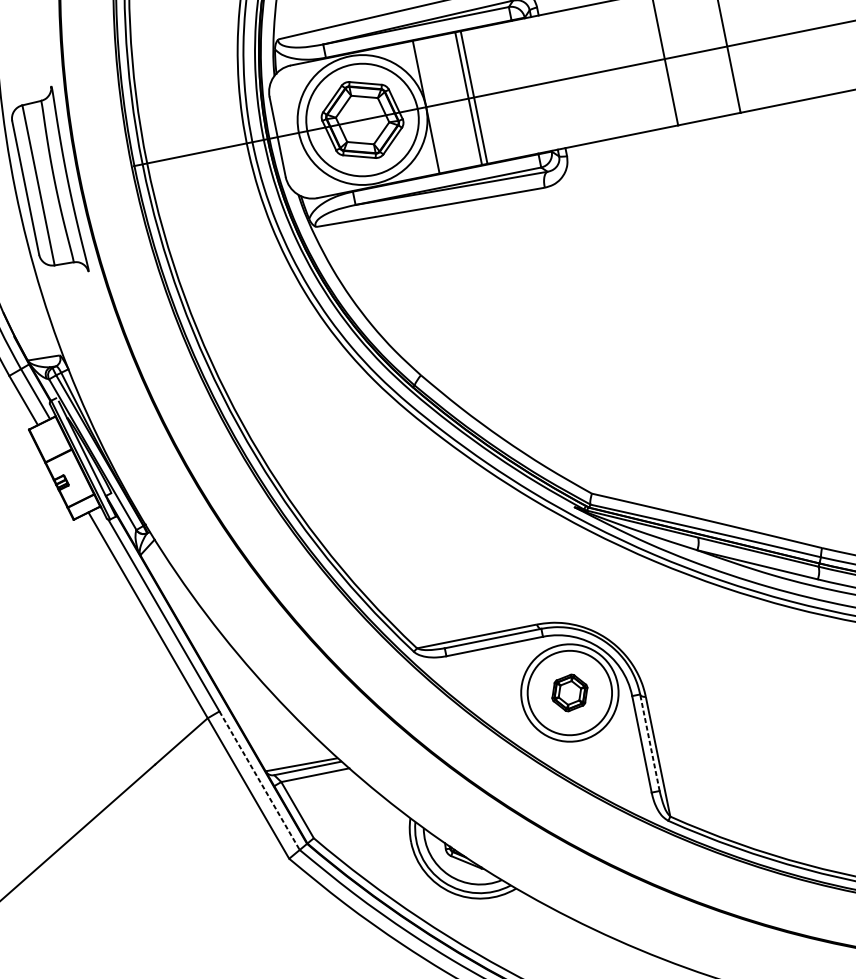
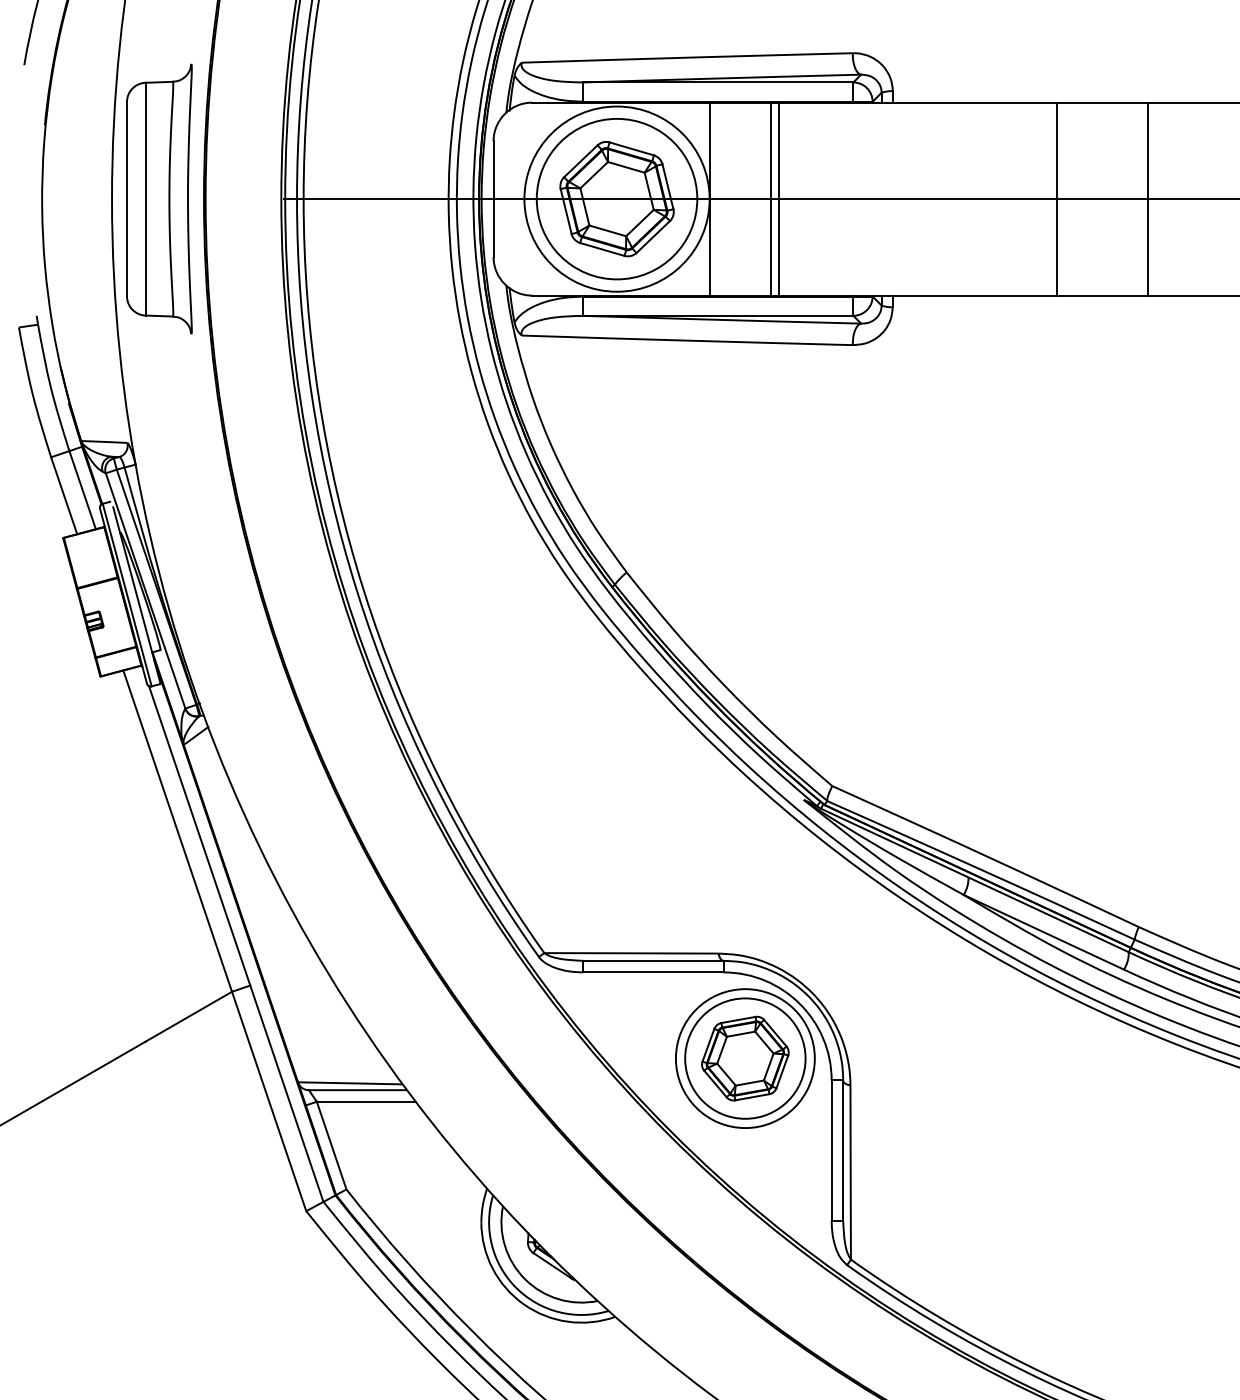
part: (569, 692) -> (745, 1058), size x1.67
line: (650, 742) -> (843, 1150), dashed -> solid
line: (260, 781) -> (287, 1094), dashed -> solid

